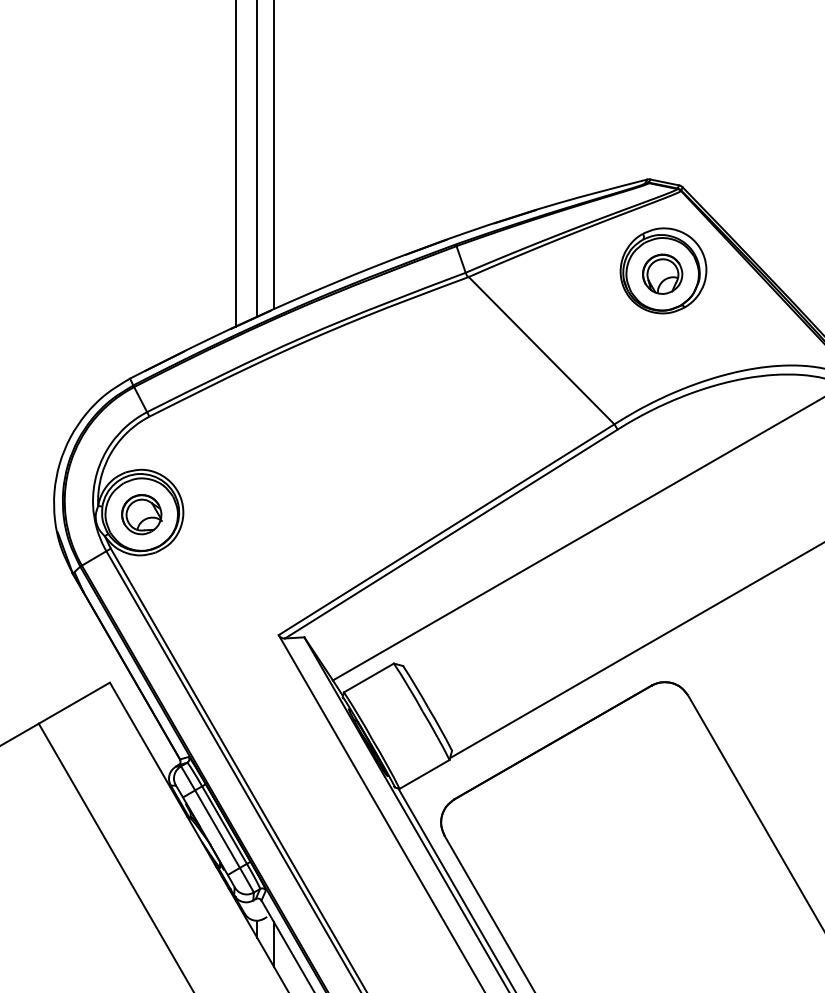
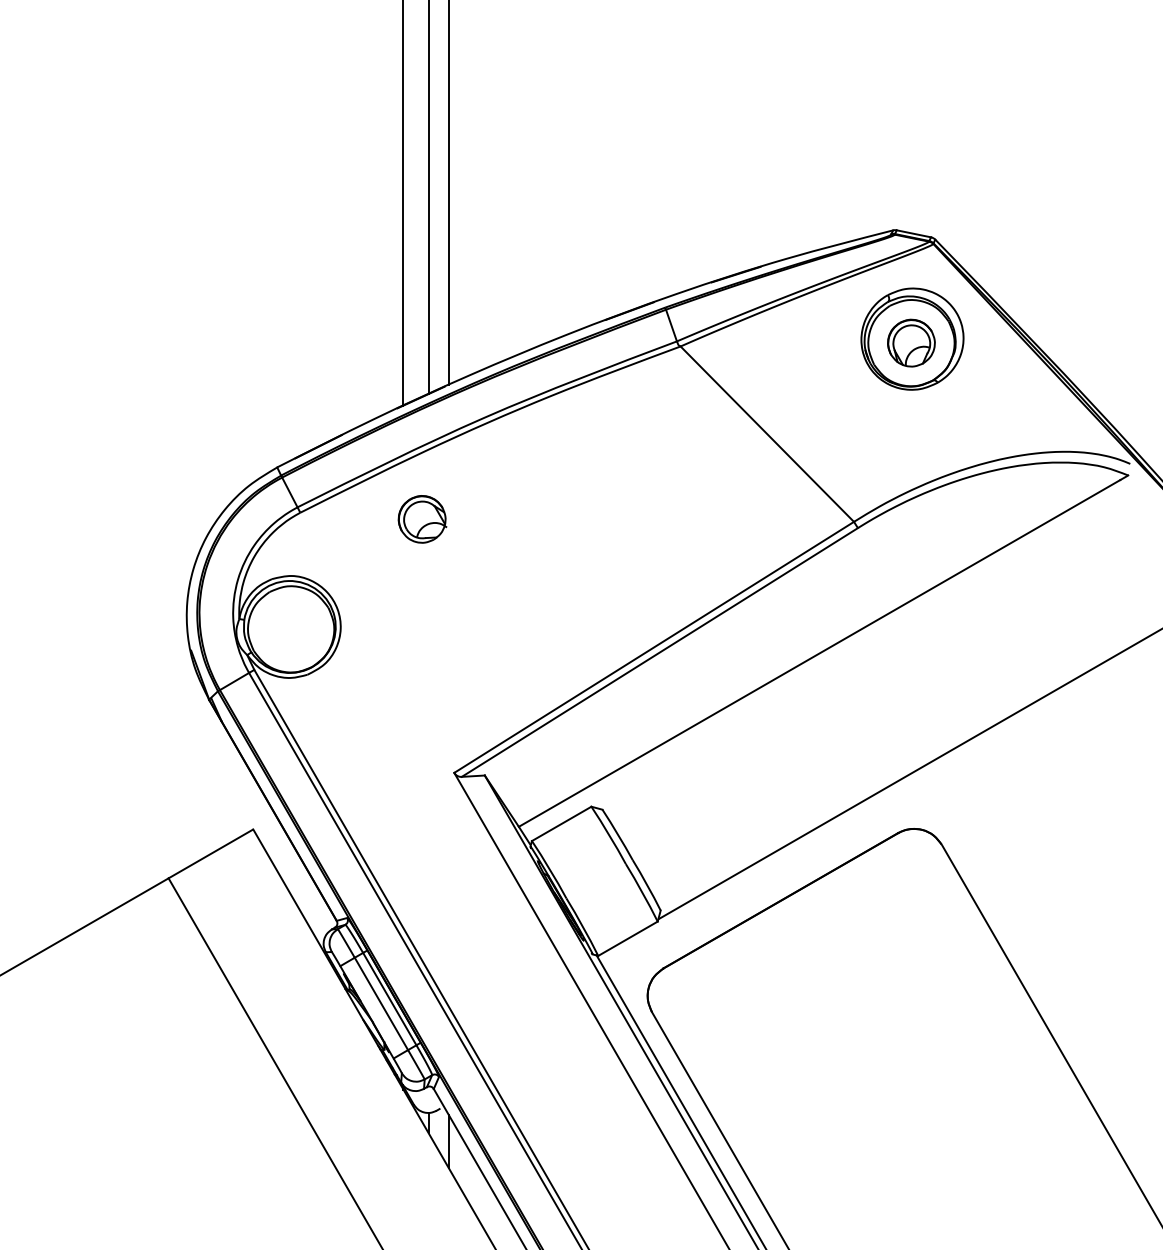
part: (142, 514) -> (422, 519), moved

